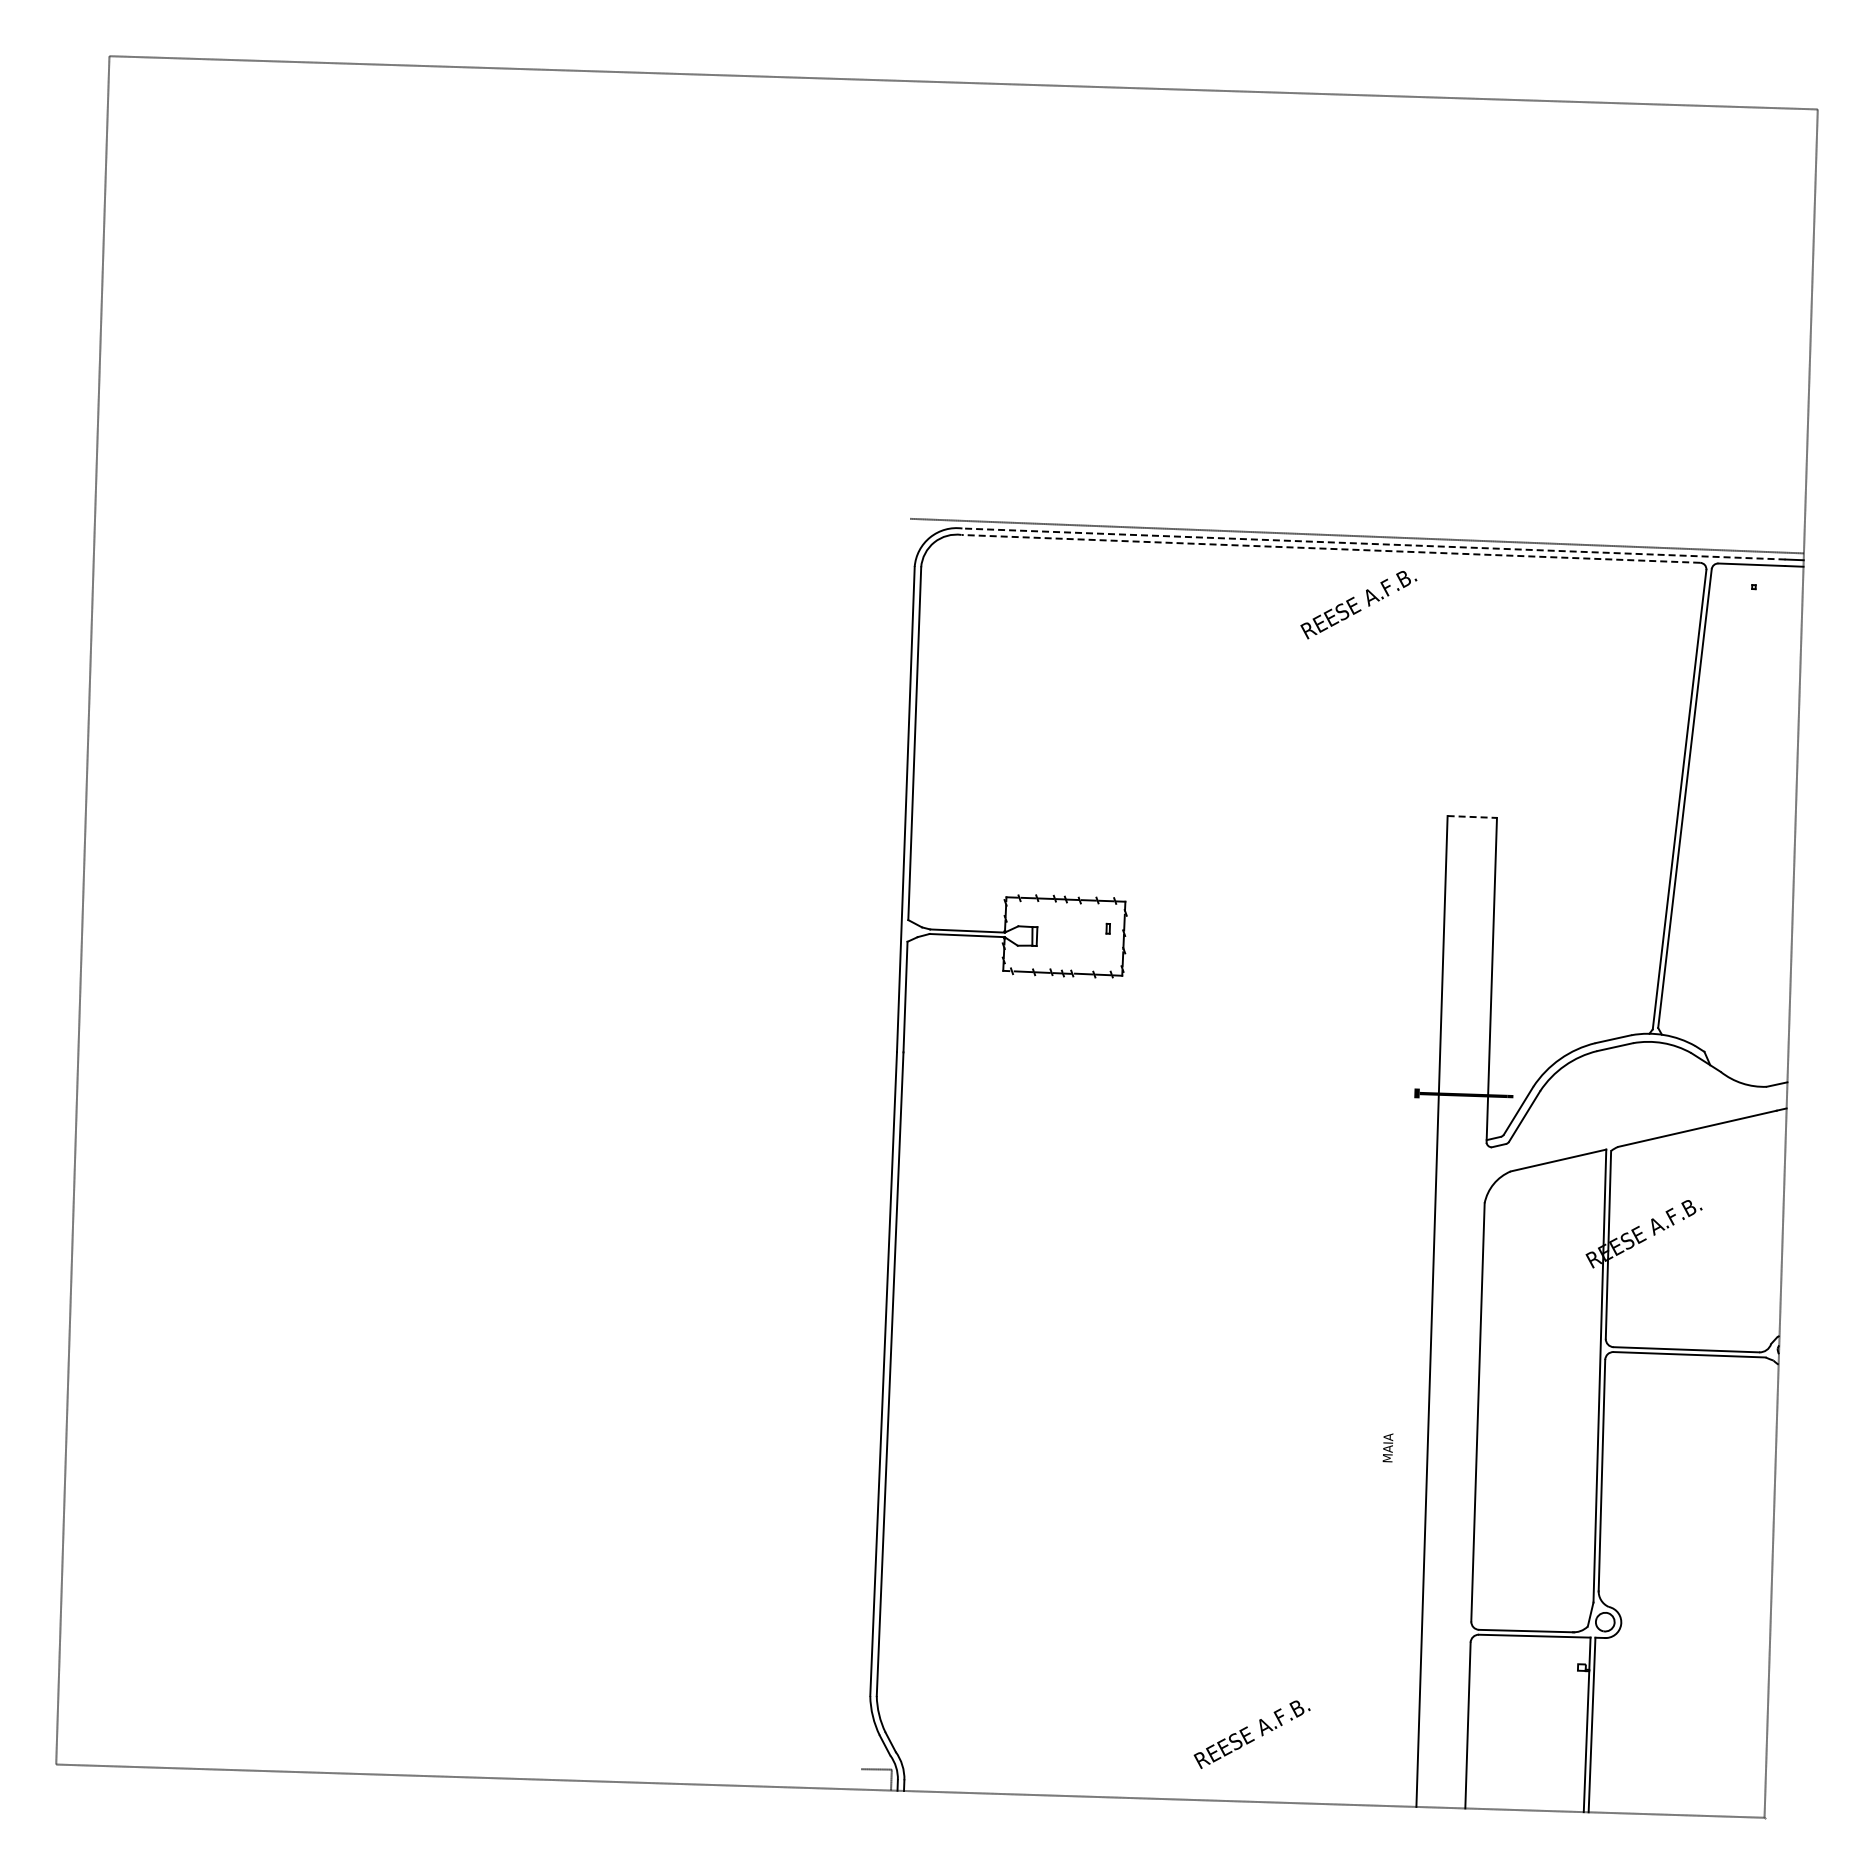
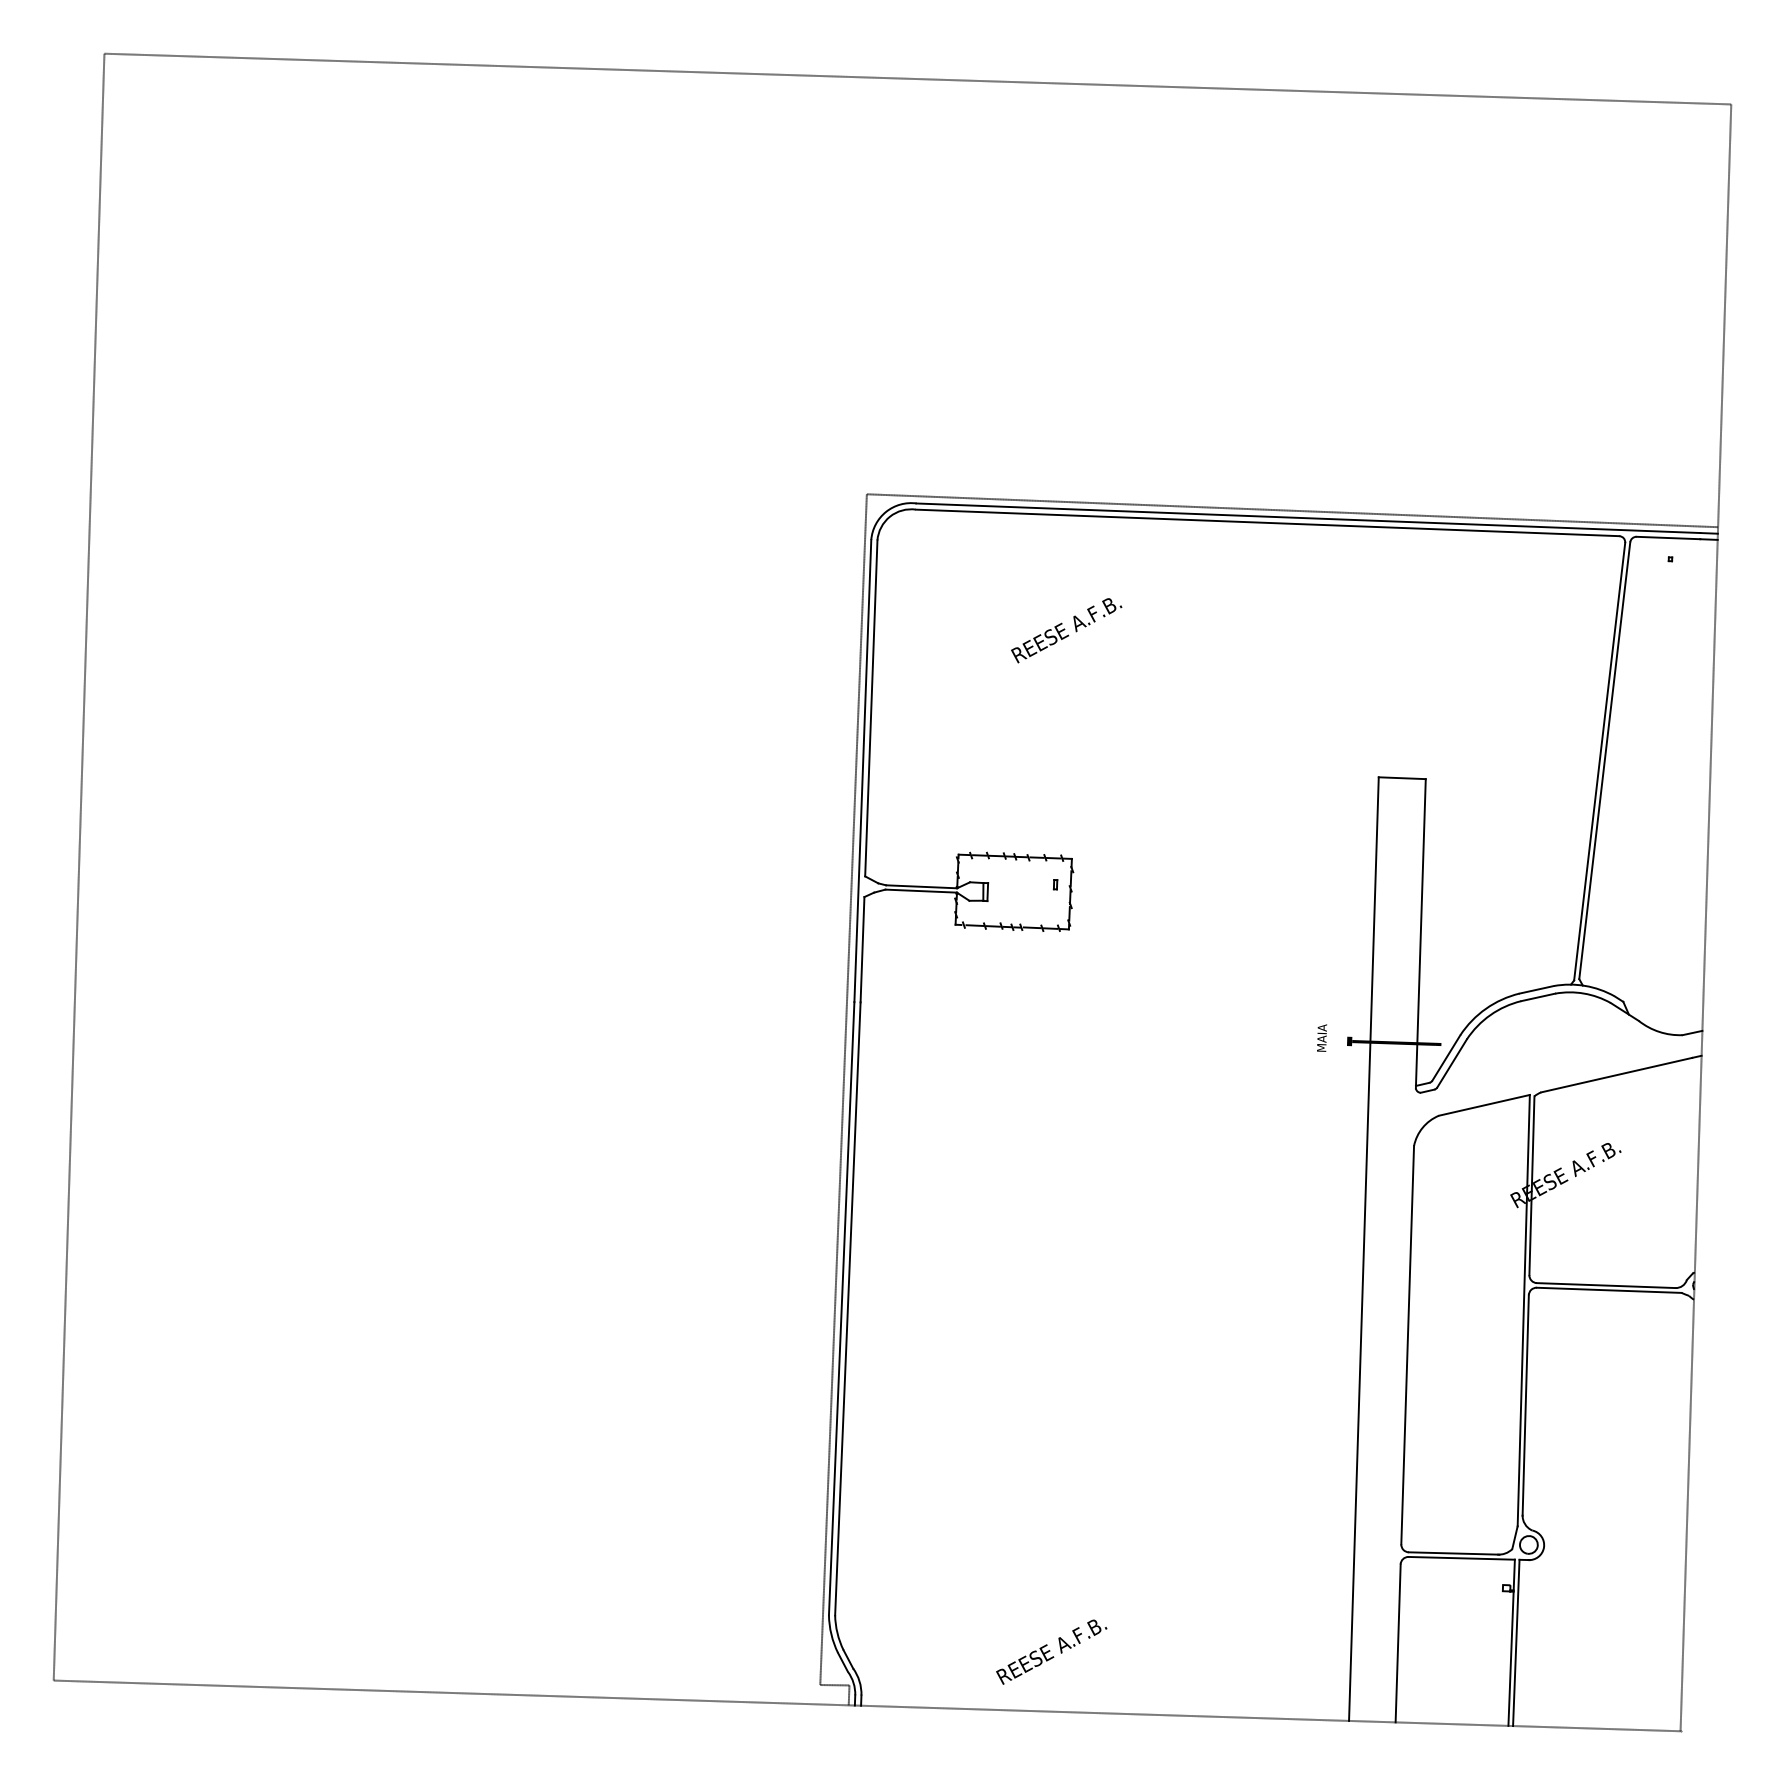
line: (1373, 544) -> (1308, 518), dashed -> solid
line: (1330, 548) -> (1267, 522), dashed -> solid
text: (1358, 605) -> (1066, 631), moved
line: (1472, 816) -> (1402, 777), dashed -> solid
line: (885, 1143) -> (843, 1089), added
text: (1387, 1447) -> (1321, 1037), moved
text: (1251, 1734) -> (1051, 1651), moved

